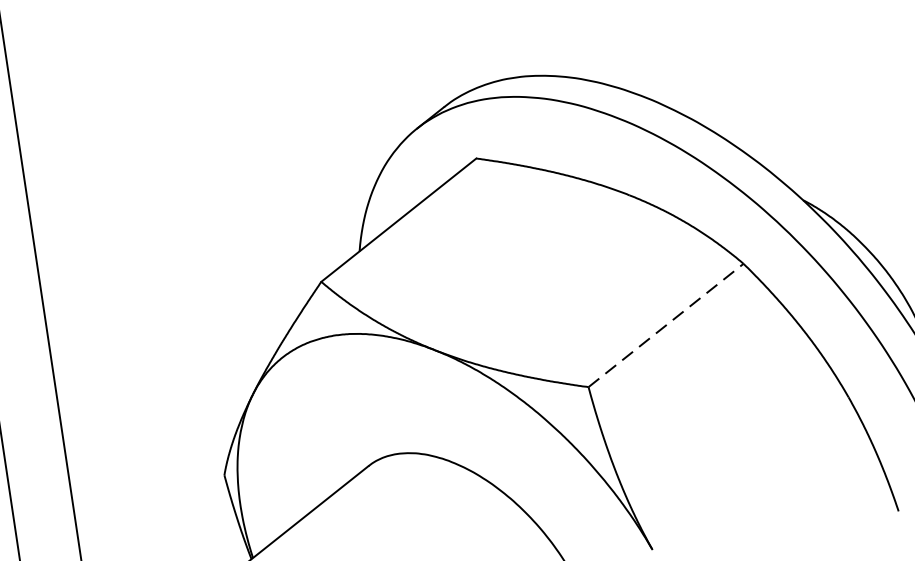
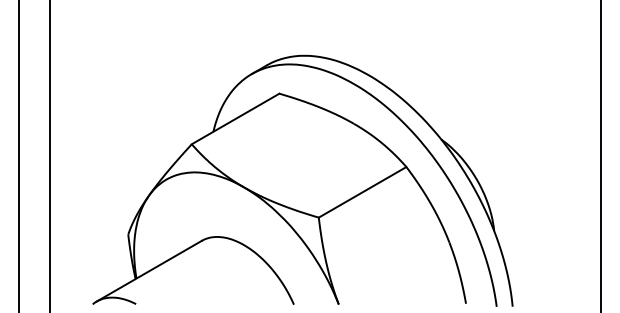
line: (665, 325) -> (362, 192), dashed -> solid

